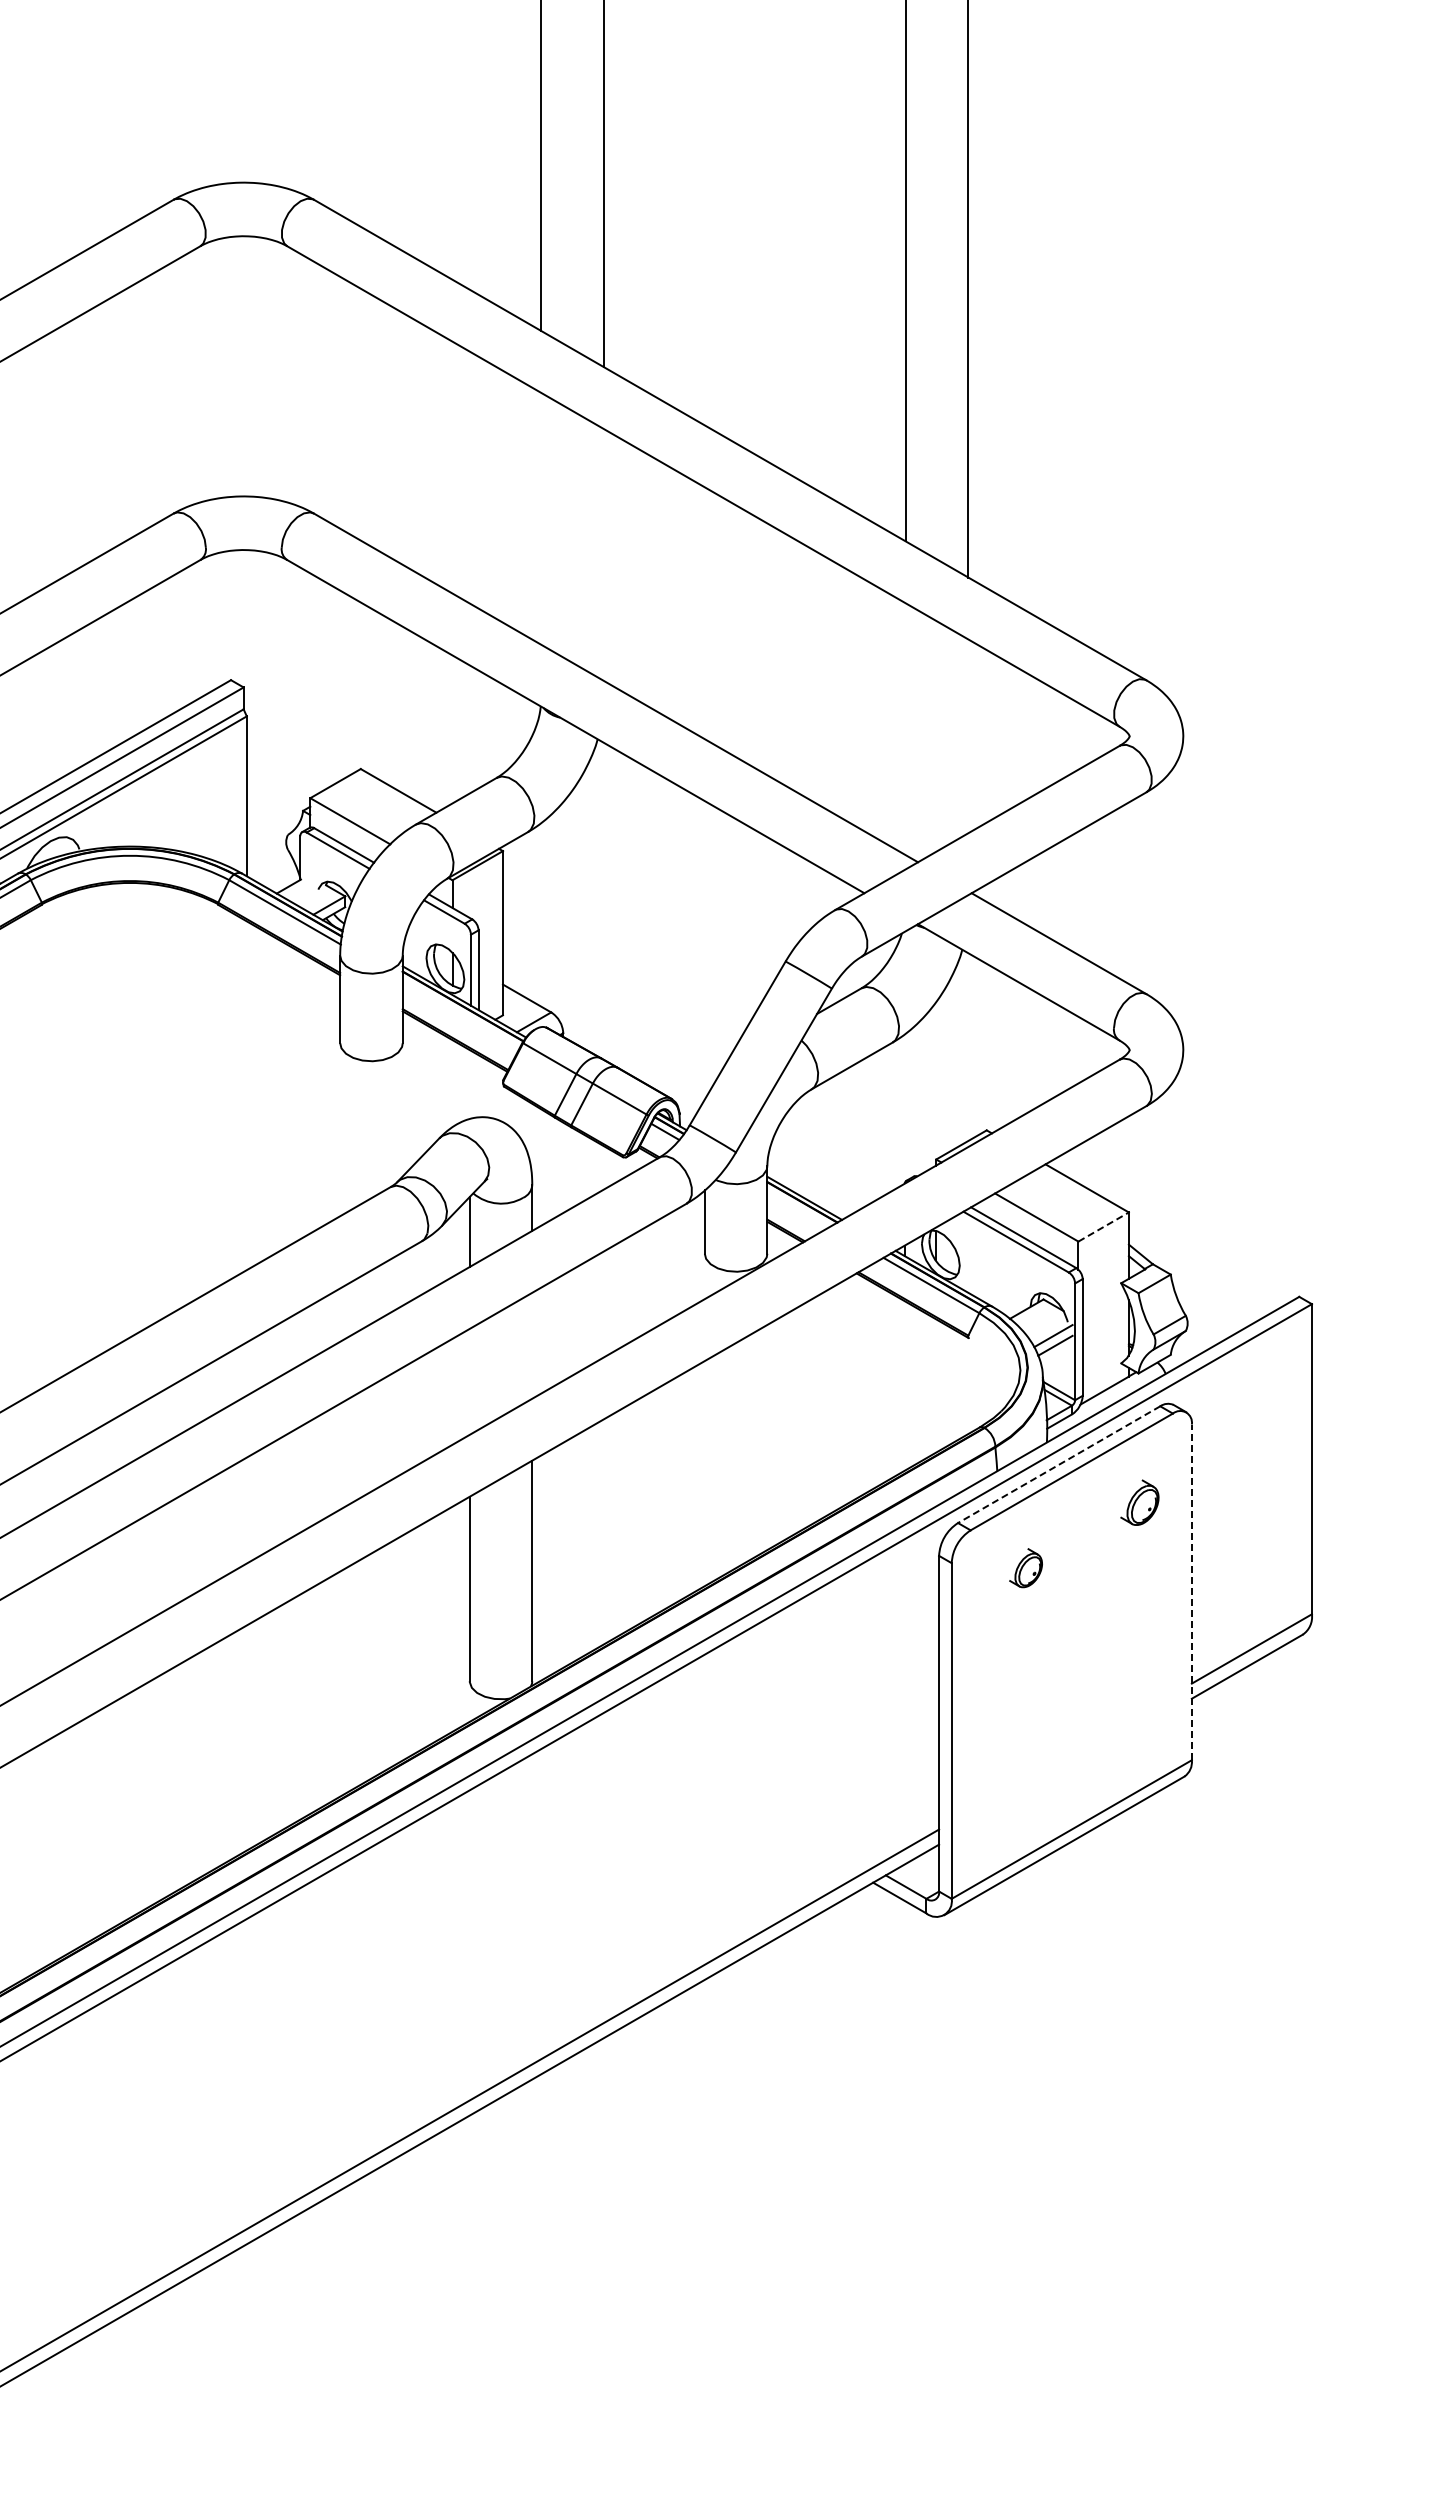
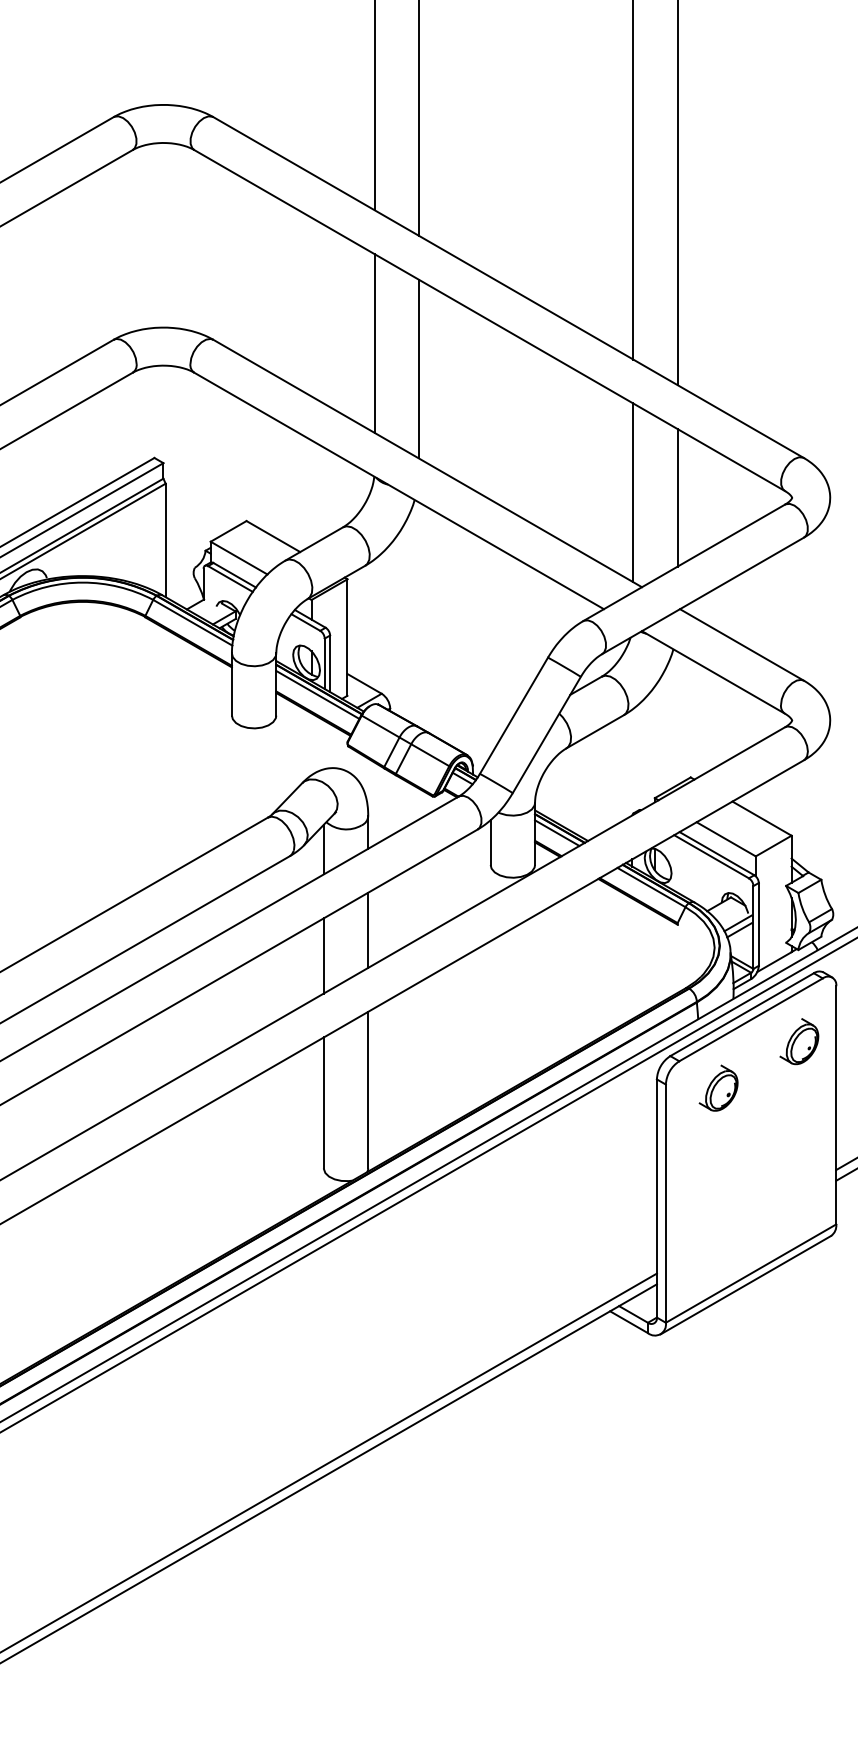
line: (541, 518) -> (374, 343), added
line: (603, 554) -> (418, 368), added
line: (905, 729) -> (633, 492), added
line: (968, 736) -> (677, 497), added
line: (460, 1013) -> (317, 694), added
line: (798, 1208) -> (557, 832), added
line: (1104, 1226) -> (774, 845), dashed -> solid
line: (532, 1345) -> (368, 930), added
line: (469, 1381) -> (323, 955), added
line: (1059, 1464) -> (742, 1014), dashed -> solid
part: (1139, 1502) -> (799, 1041), size x1.43
part: (1025, 1567) -> (718, 1087), size x1.67
line: (1191, 1592) -> (836, 1105), dashed -> solid

